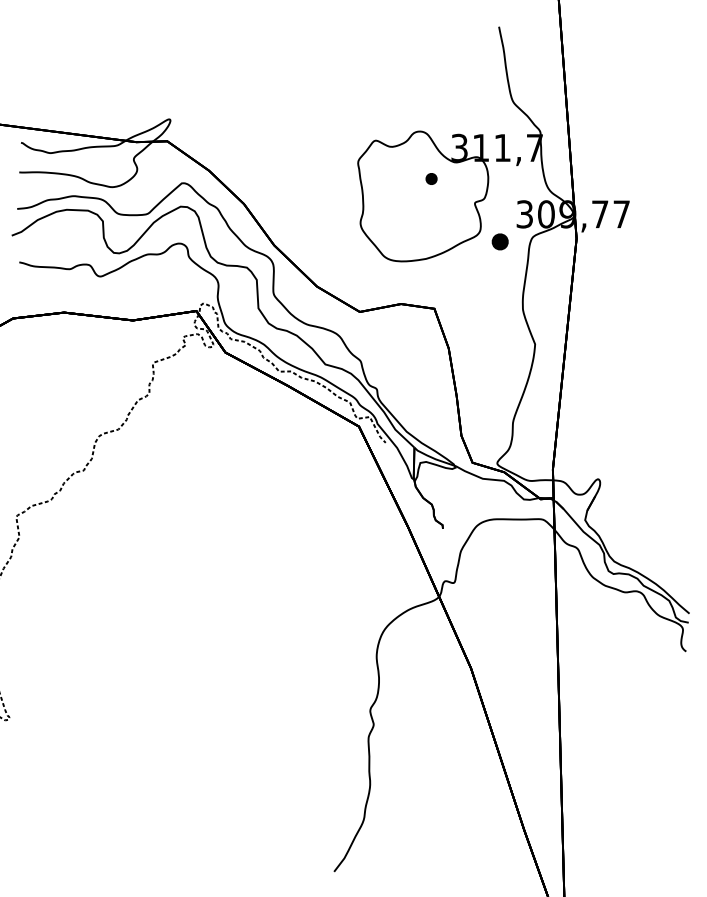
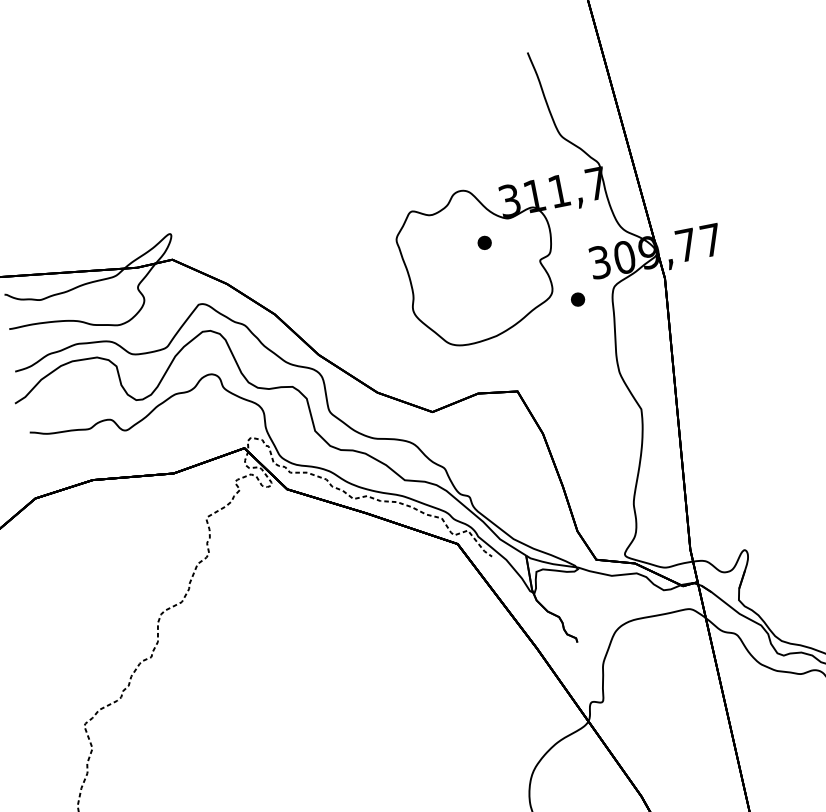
part: (500, 241) -> (578, 299), size x0.71

